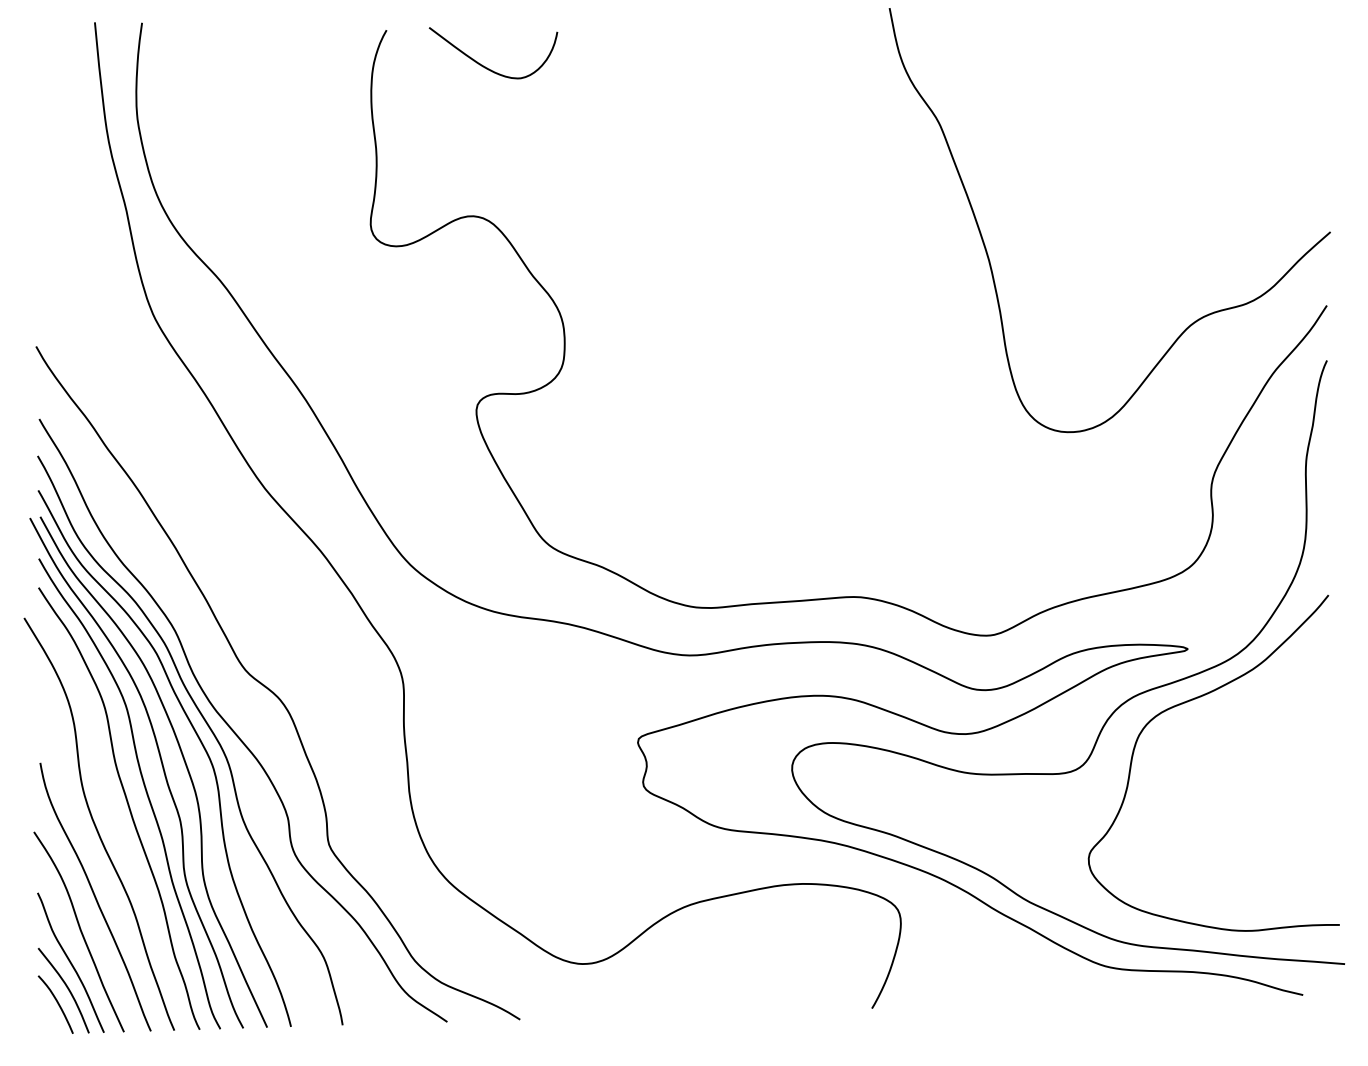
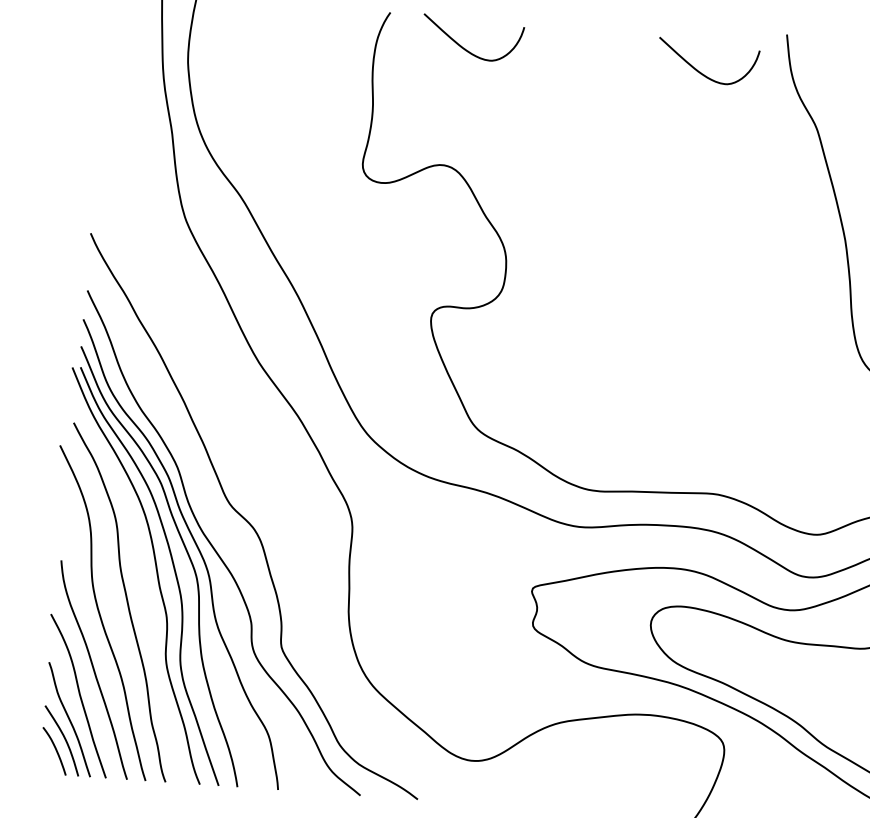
curve: (787, 67) -> (702, 73), added
curve: (144, 788) -> (141, 588), removed

